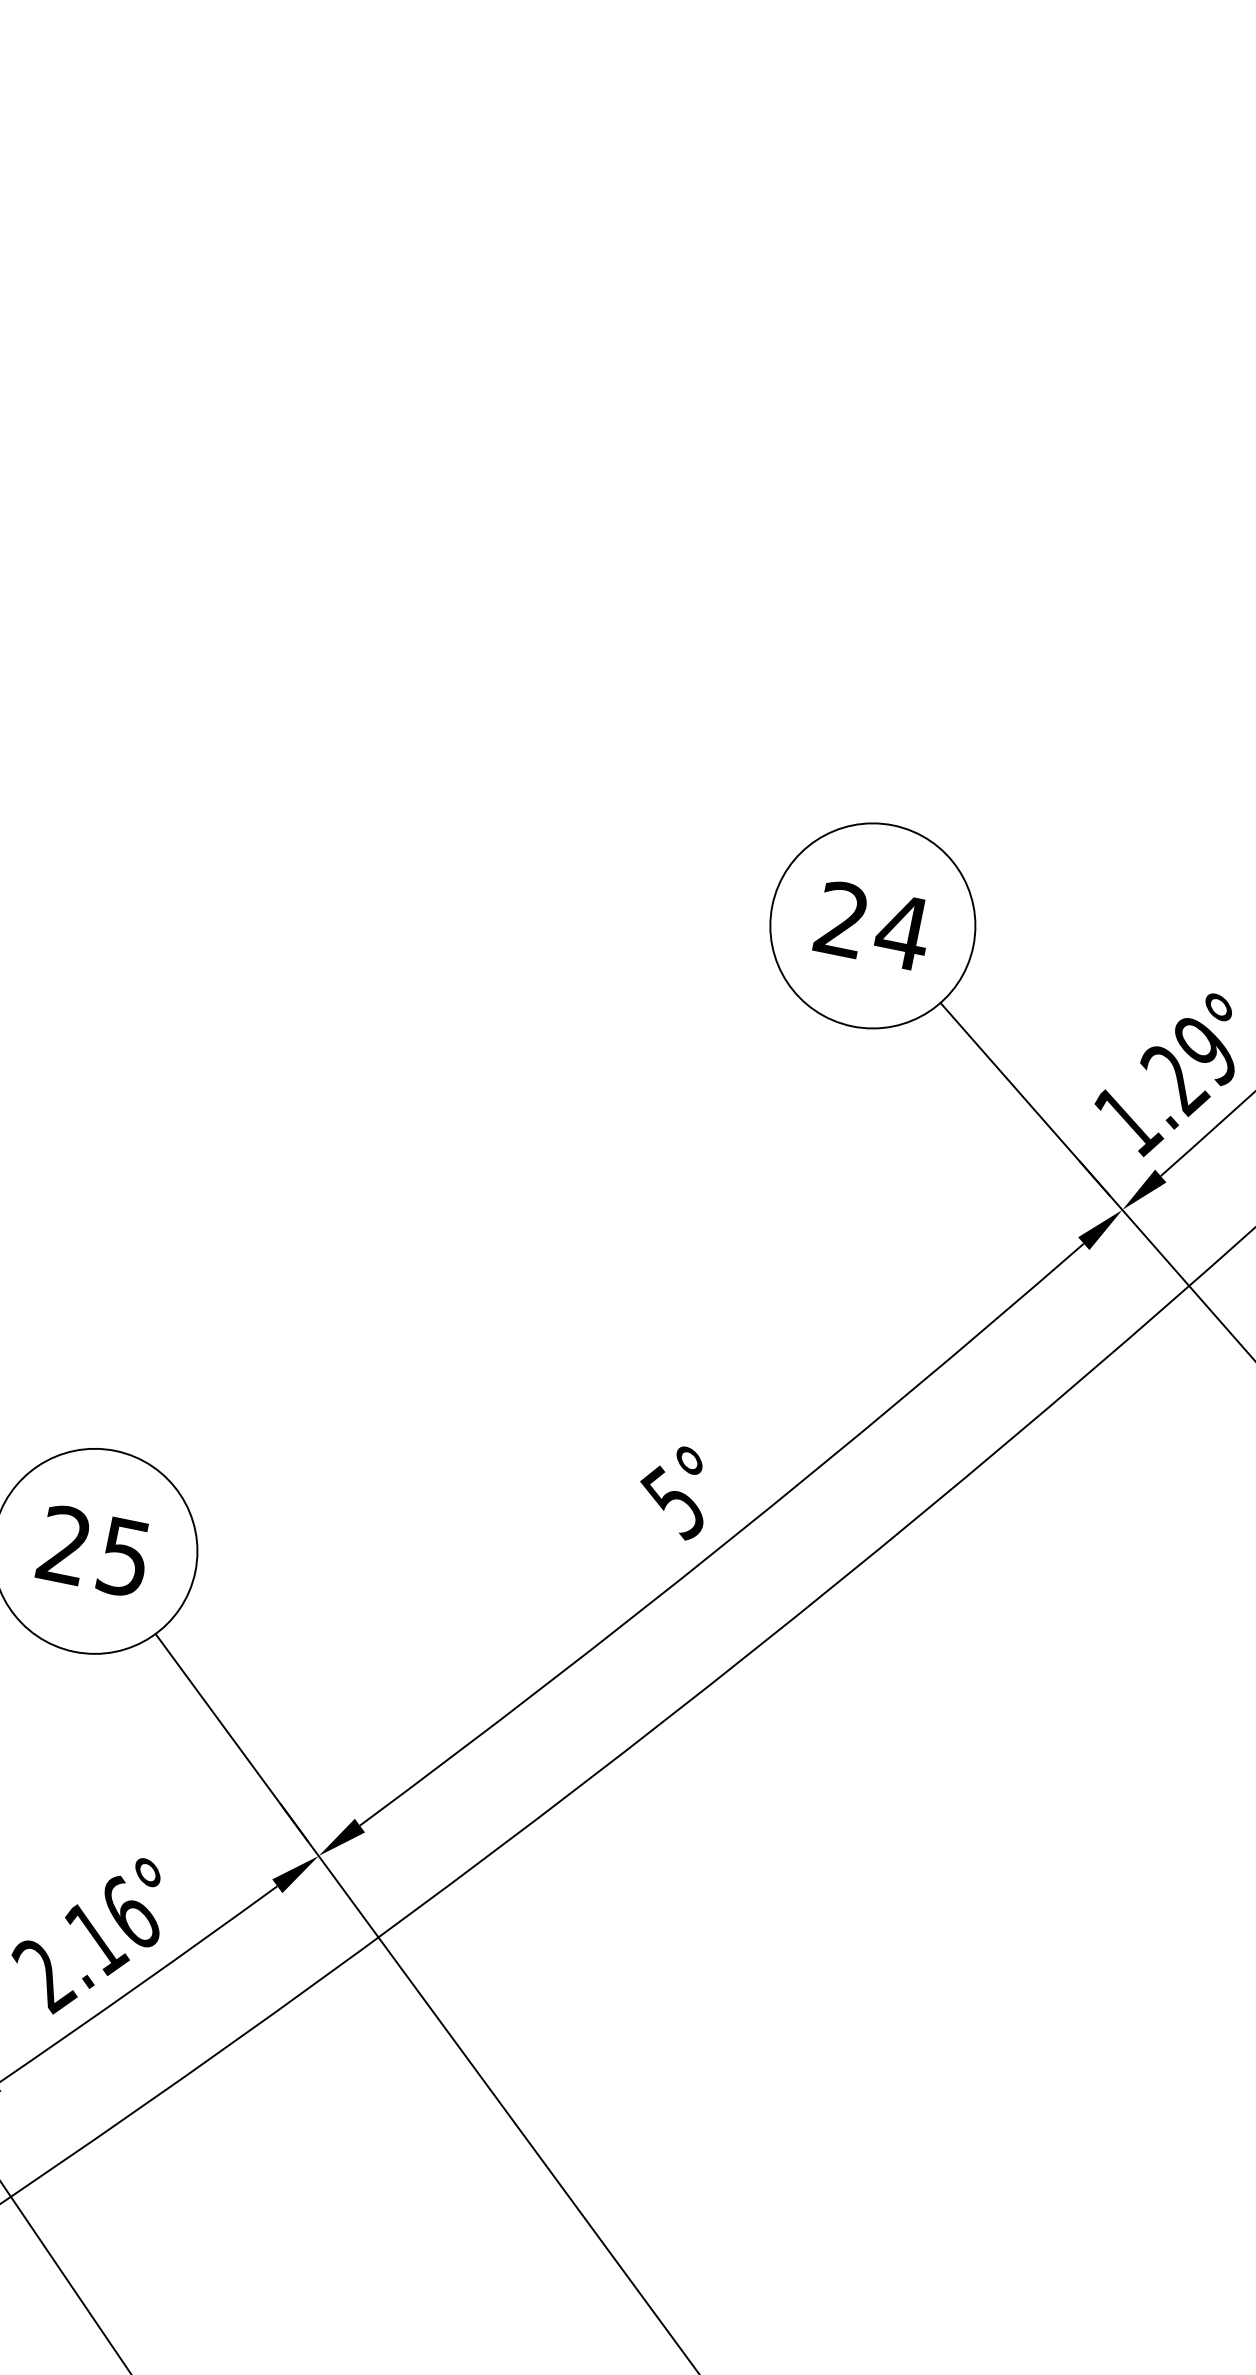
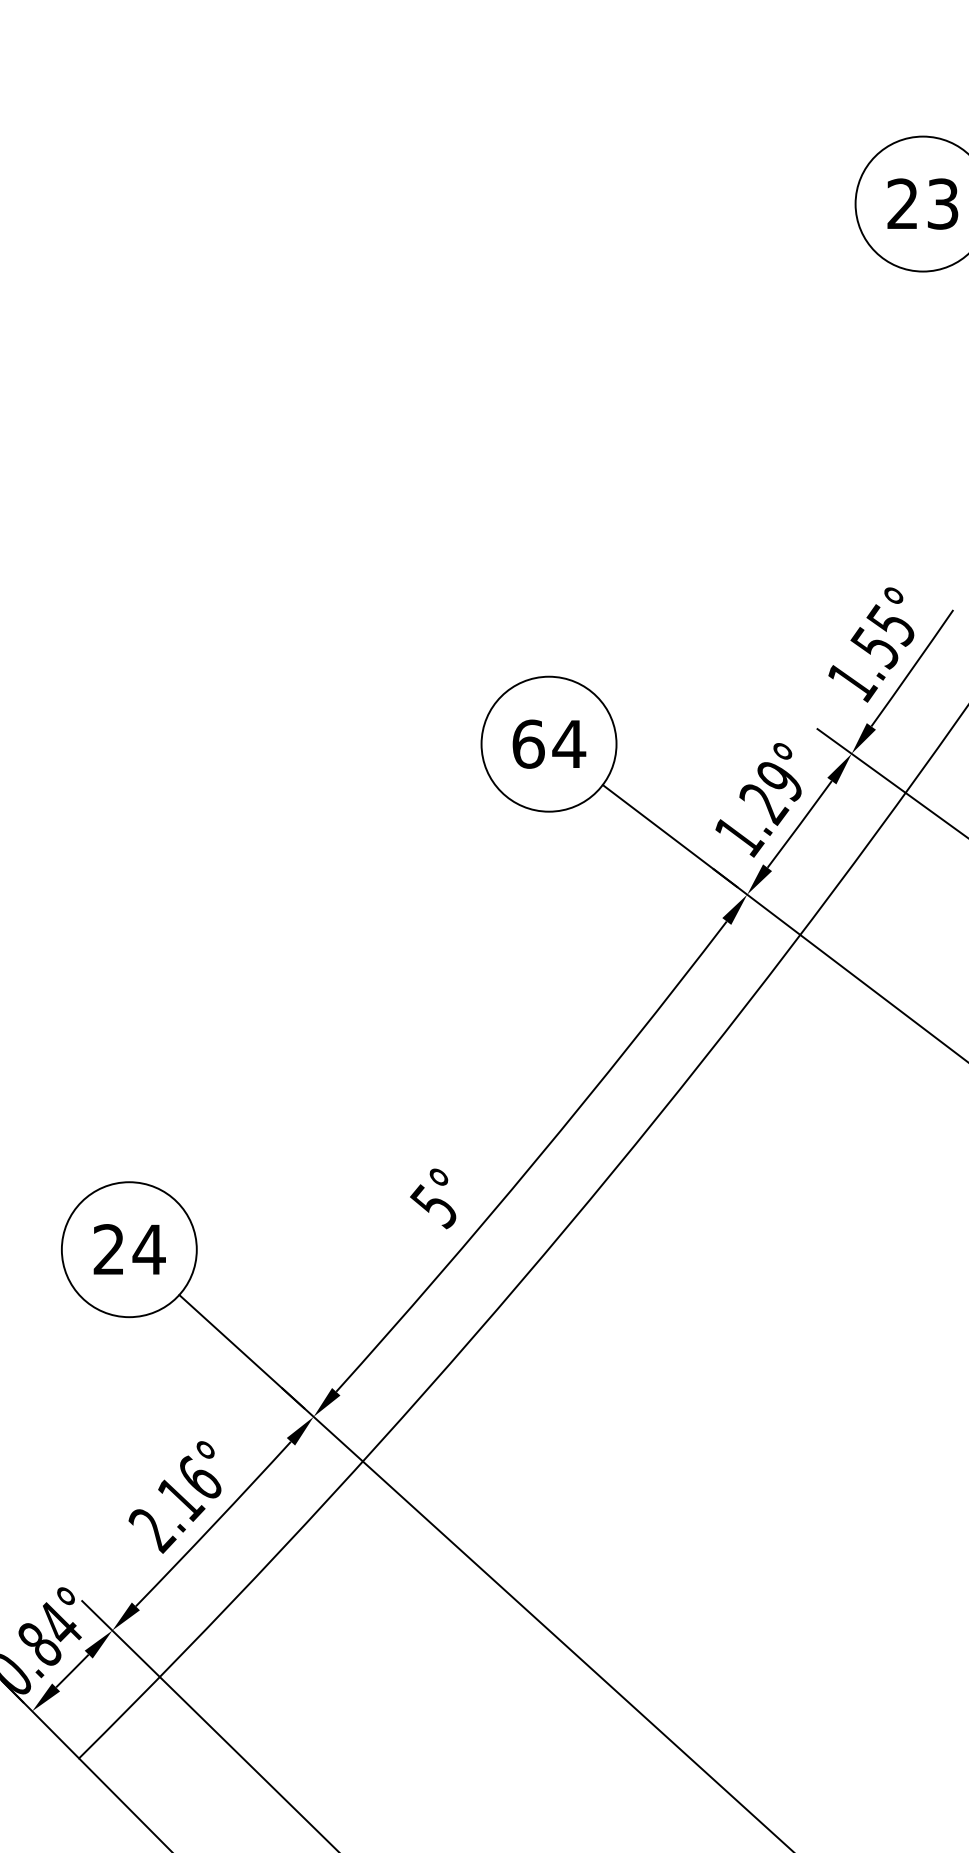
text: (842, 918) -> (528, 743), 24 -> 64
text: (674, 1490) -> (433, 1198), moved
text: (123, 1556) -> (148, 1249), 25 -> 24

